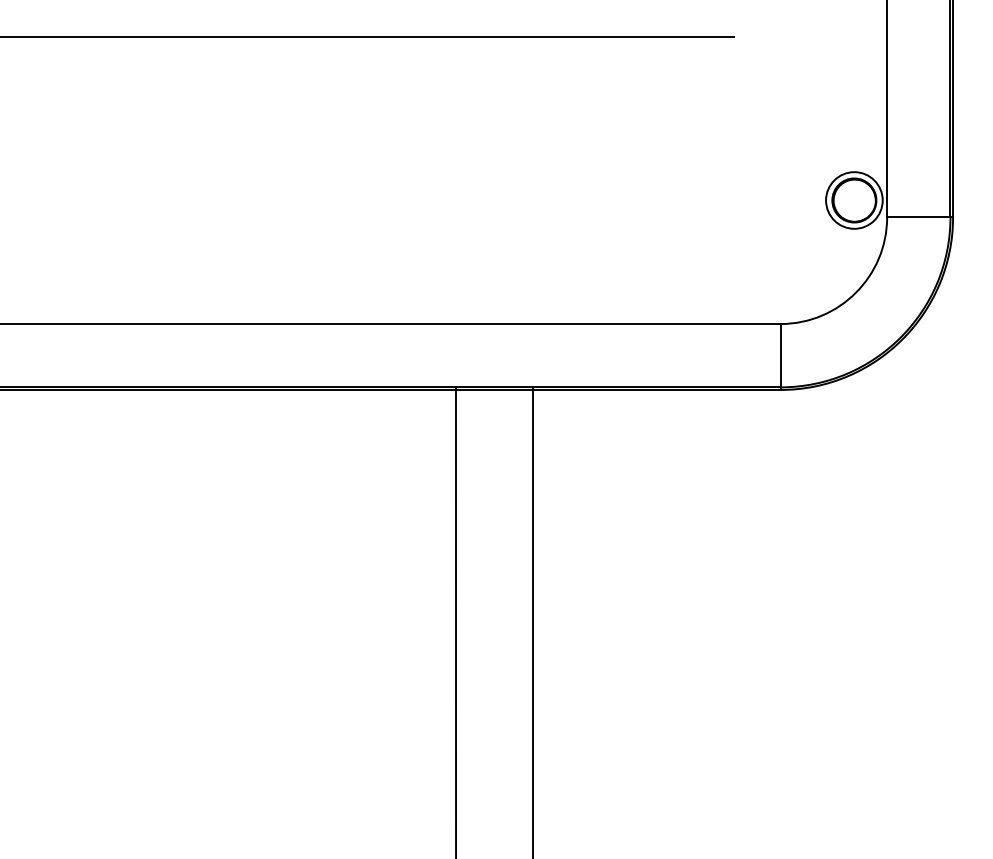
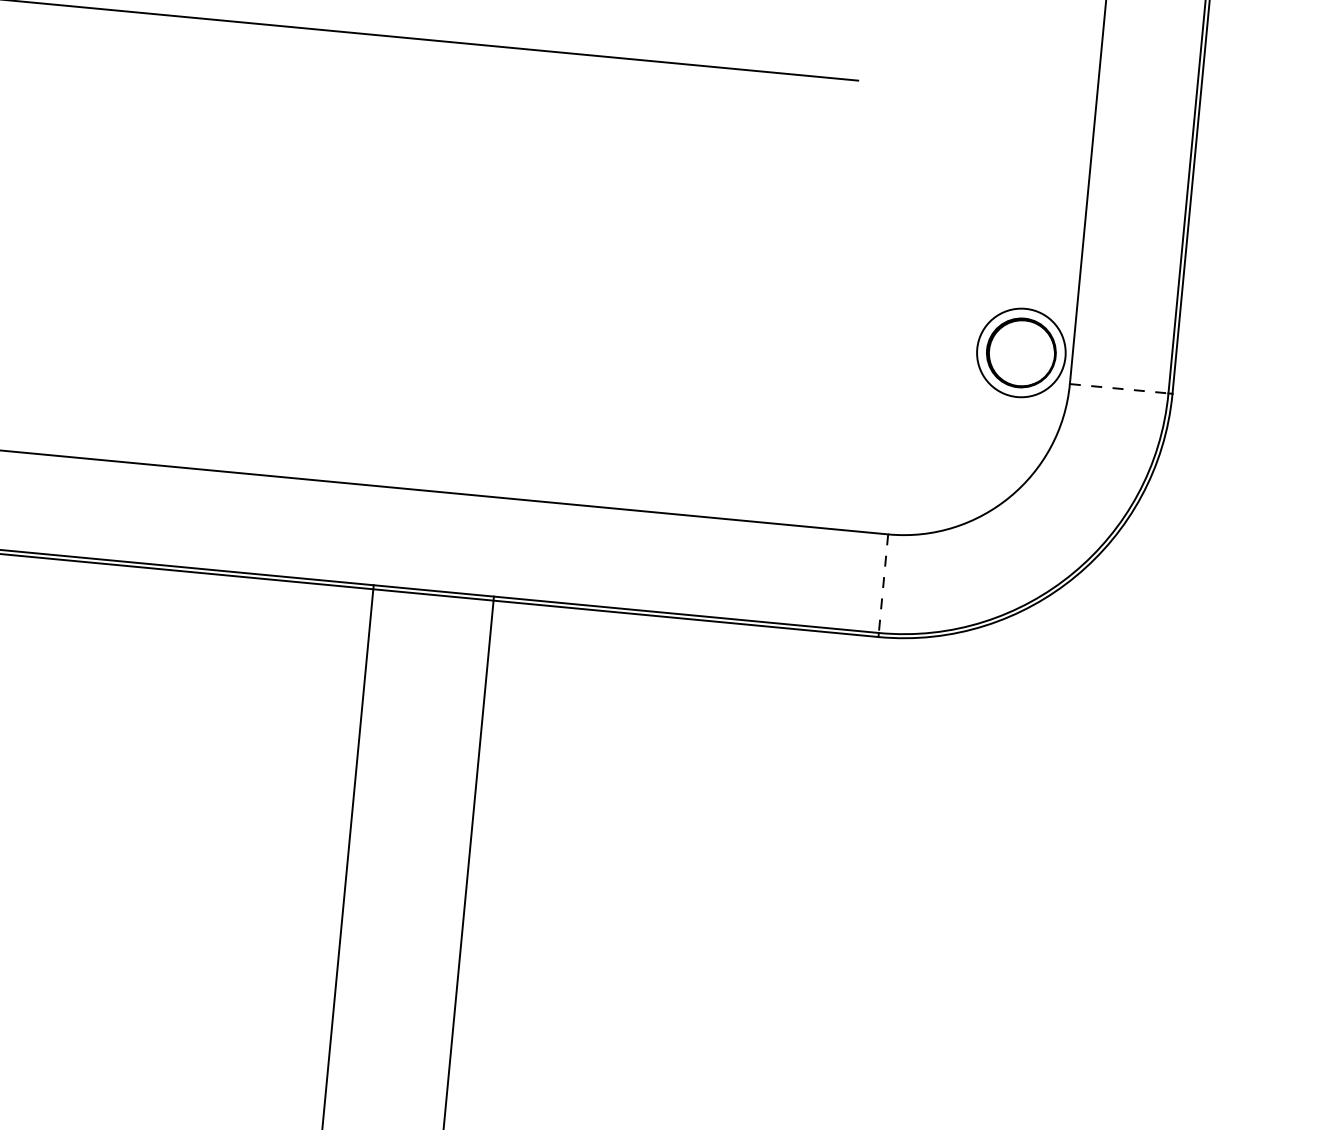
line: (918, 217) -> (1118, 388), solid -> dashed
line: (780, 355) -> (883, 583), solid -> dashed

